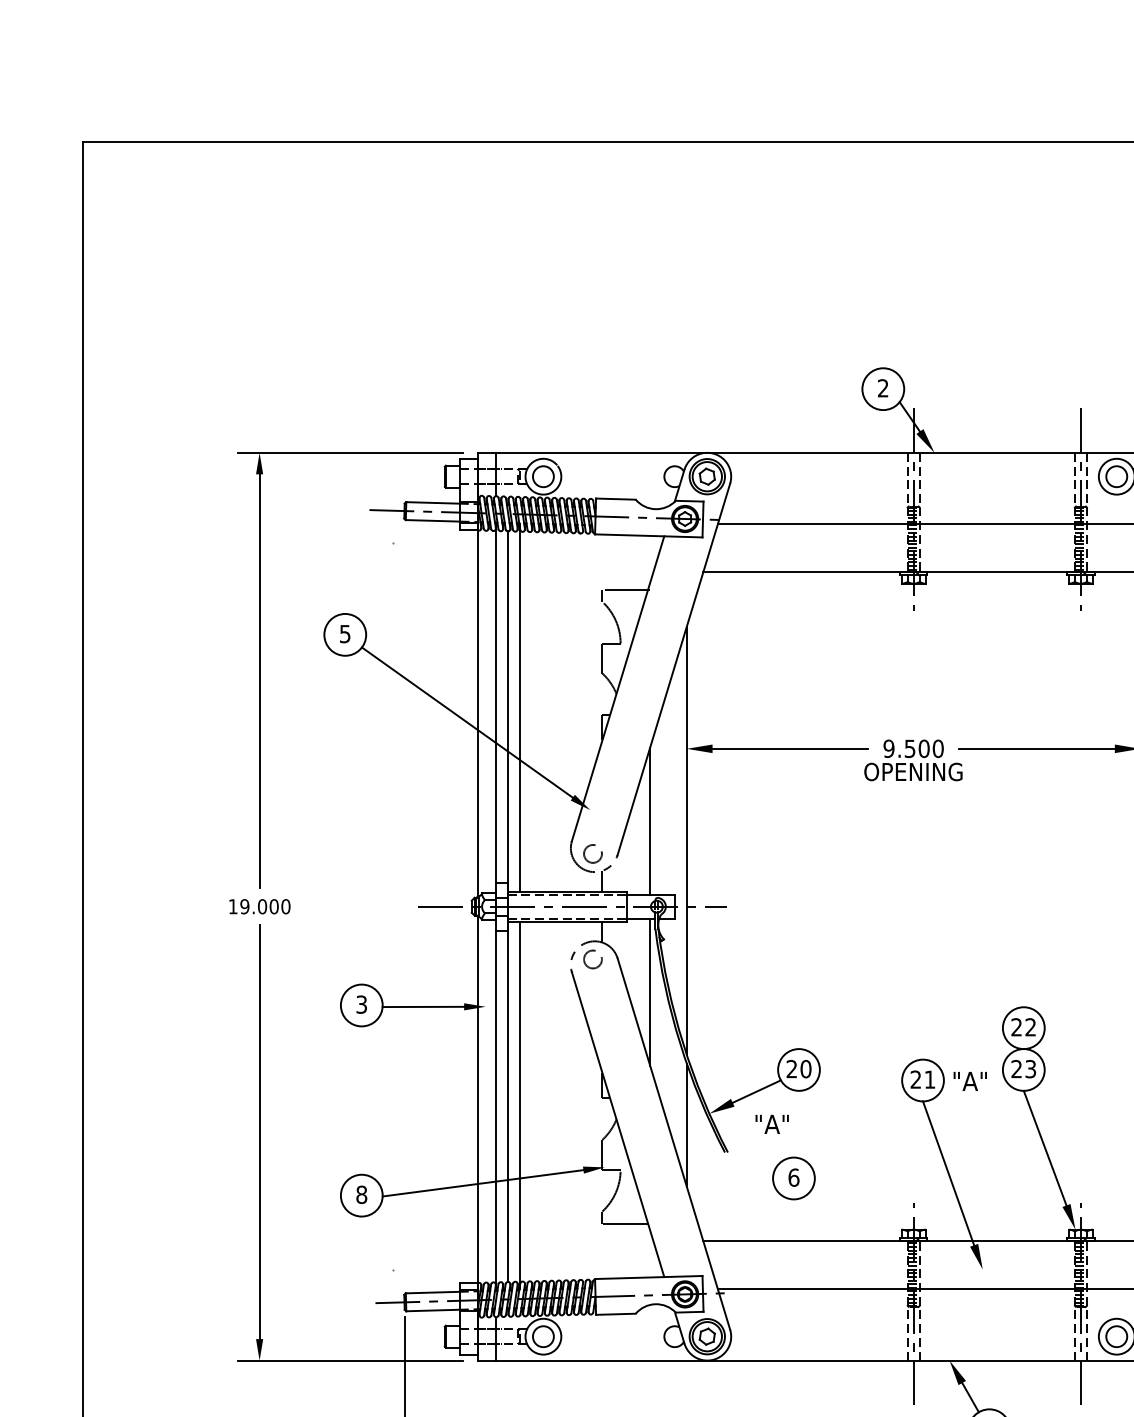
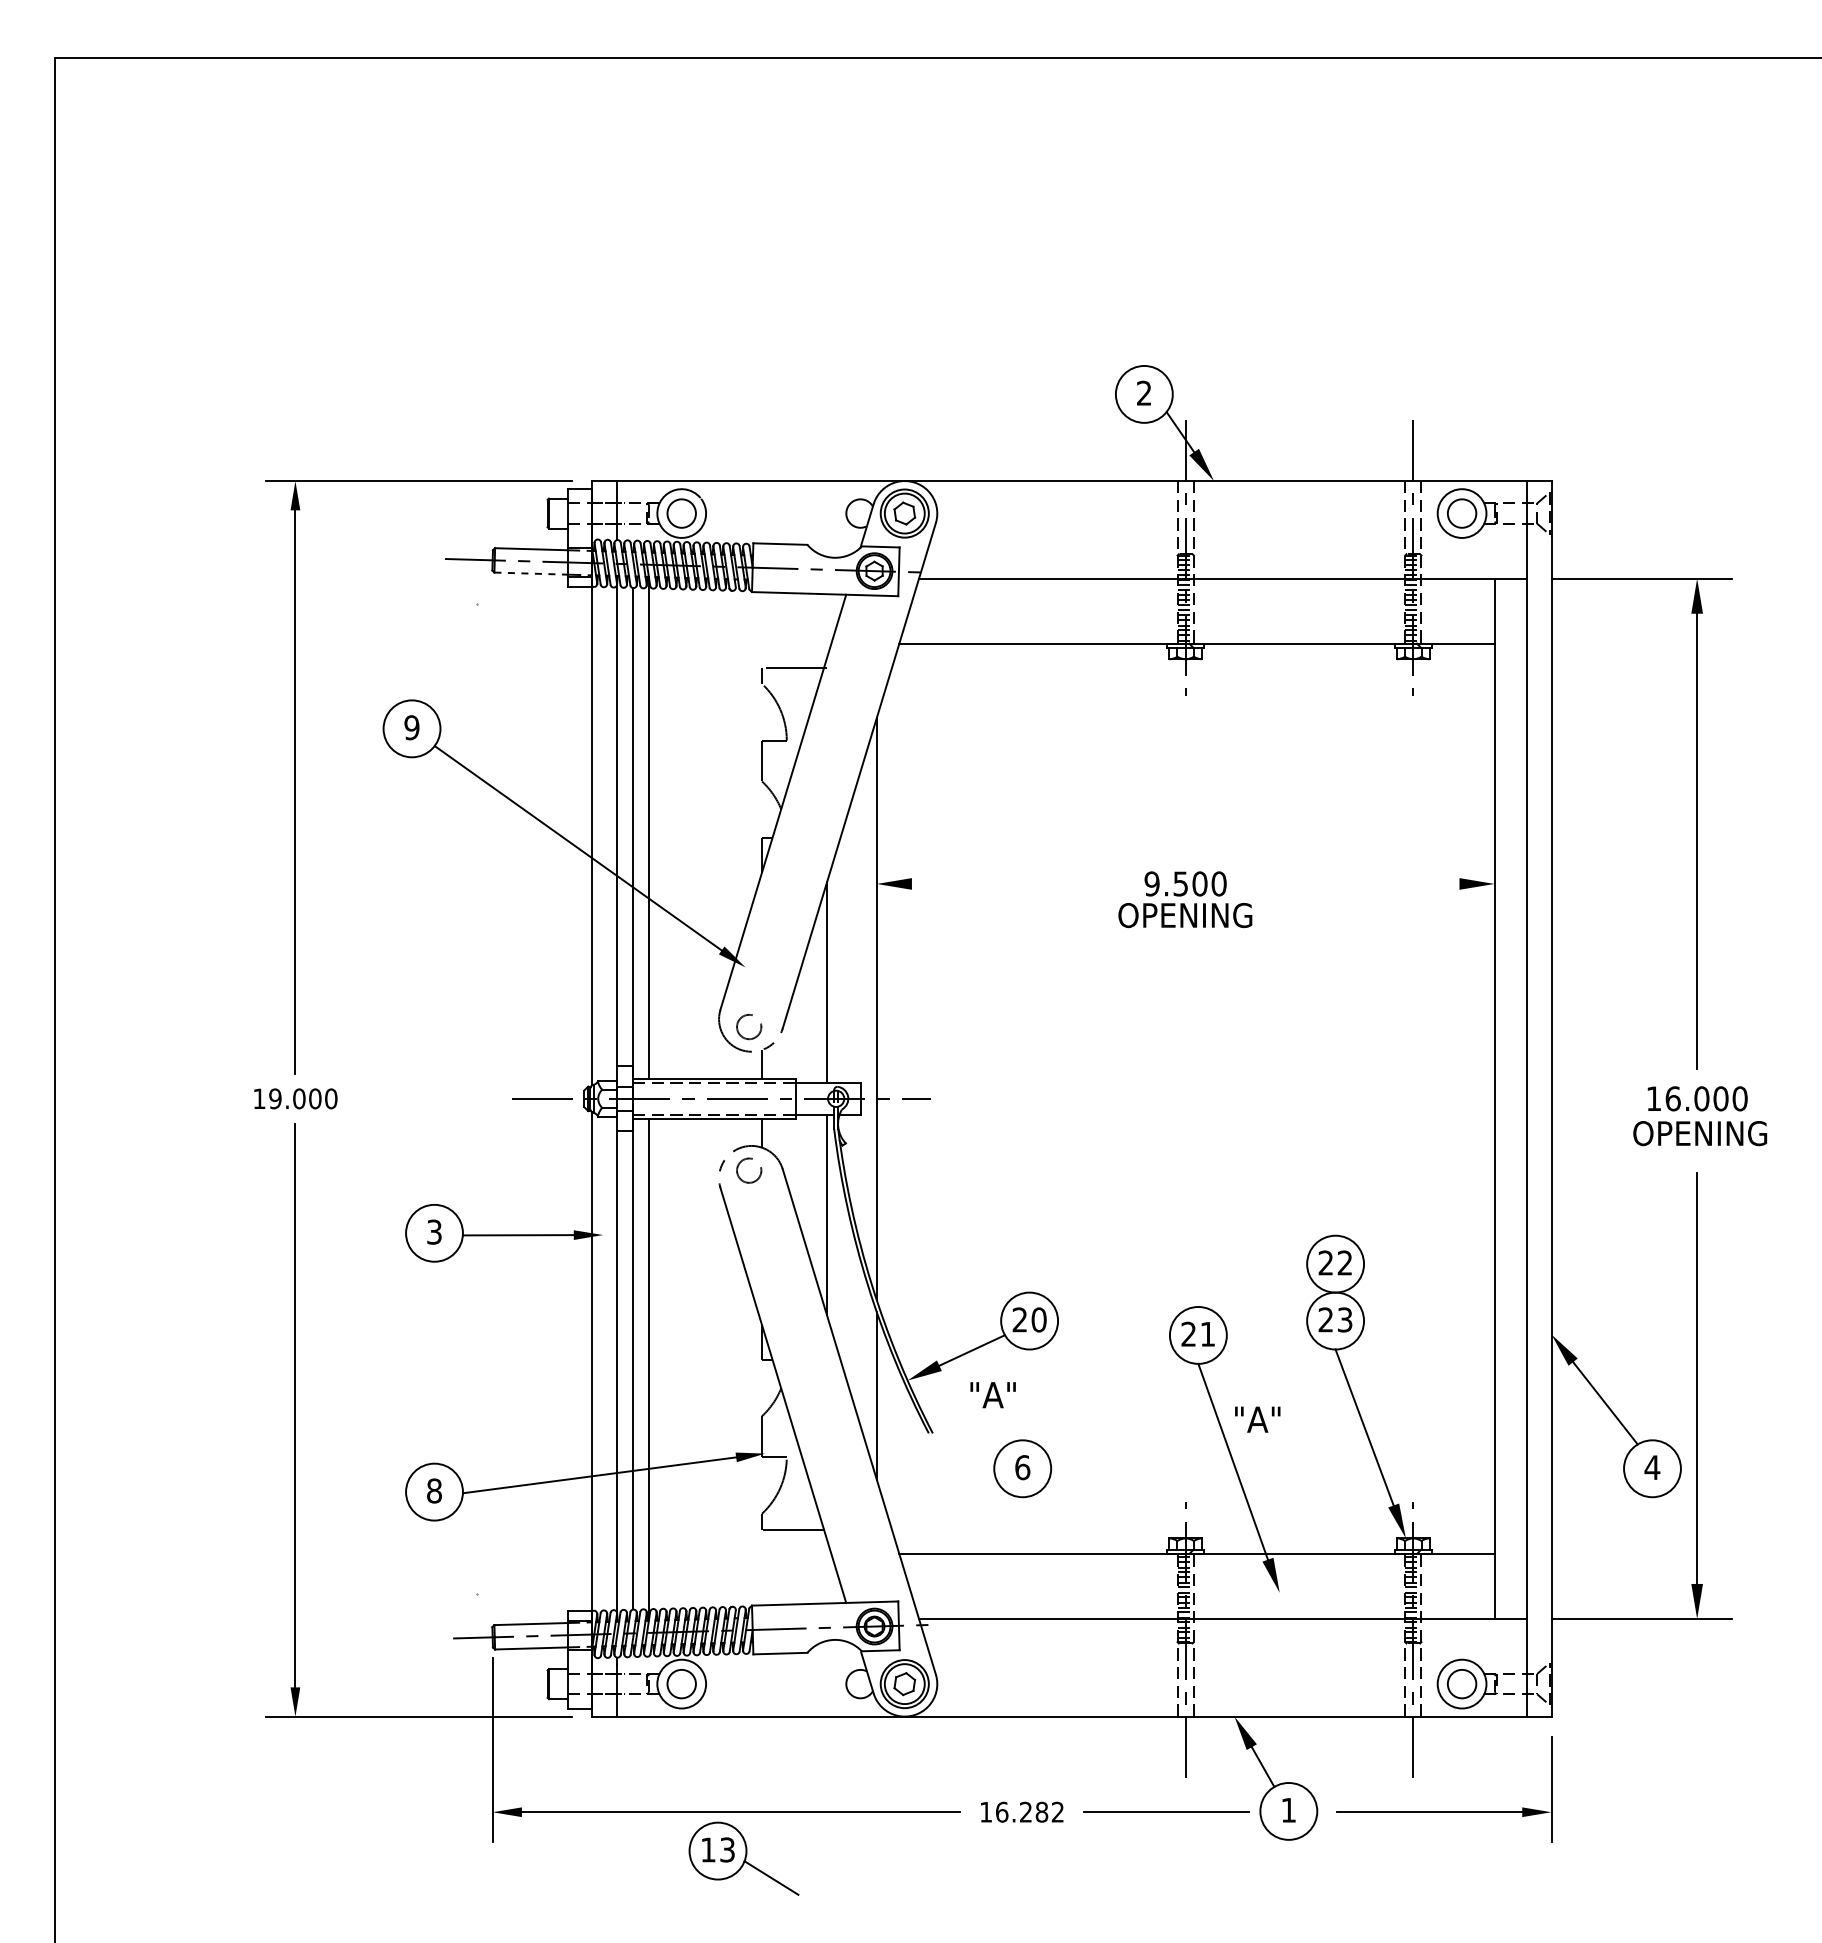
line: (433, 520) -> (531, 573), solid -> dashed
text: (344, 633) -> (411, 727), 5 -> 9
line: (790, 748) -> (1017, 883), removed
line: (1036, 748) -> (1353, 883), removed
text: (970, 1081) -> (1257, 1419), moved

